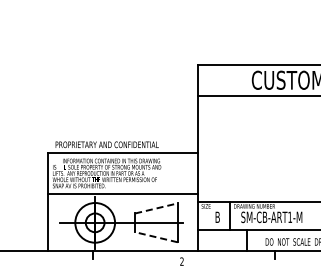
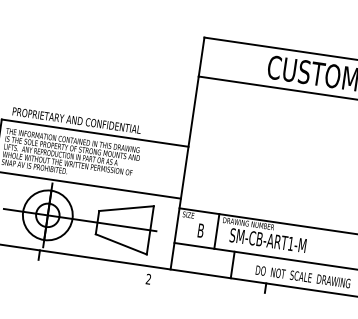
line: (156, 208) -> (126, 208), dashed -> solid
line: (156, 237) -> (121, 244), dashed -> solid

